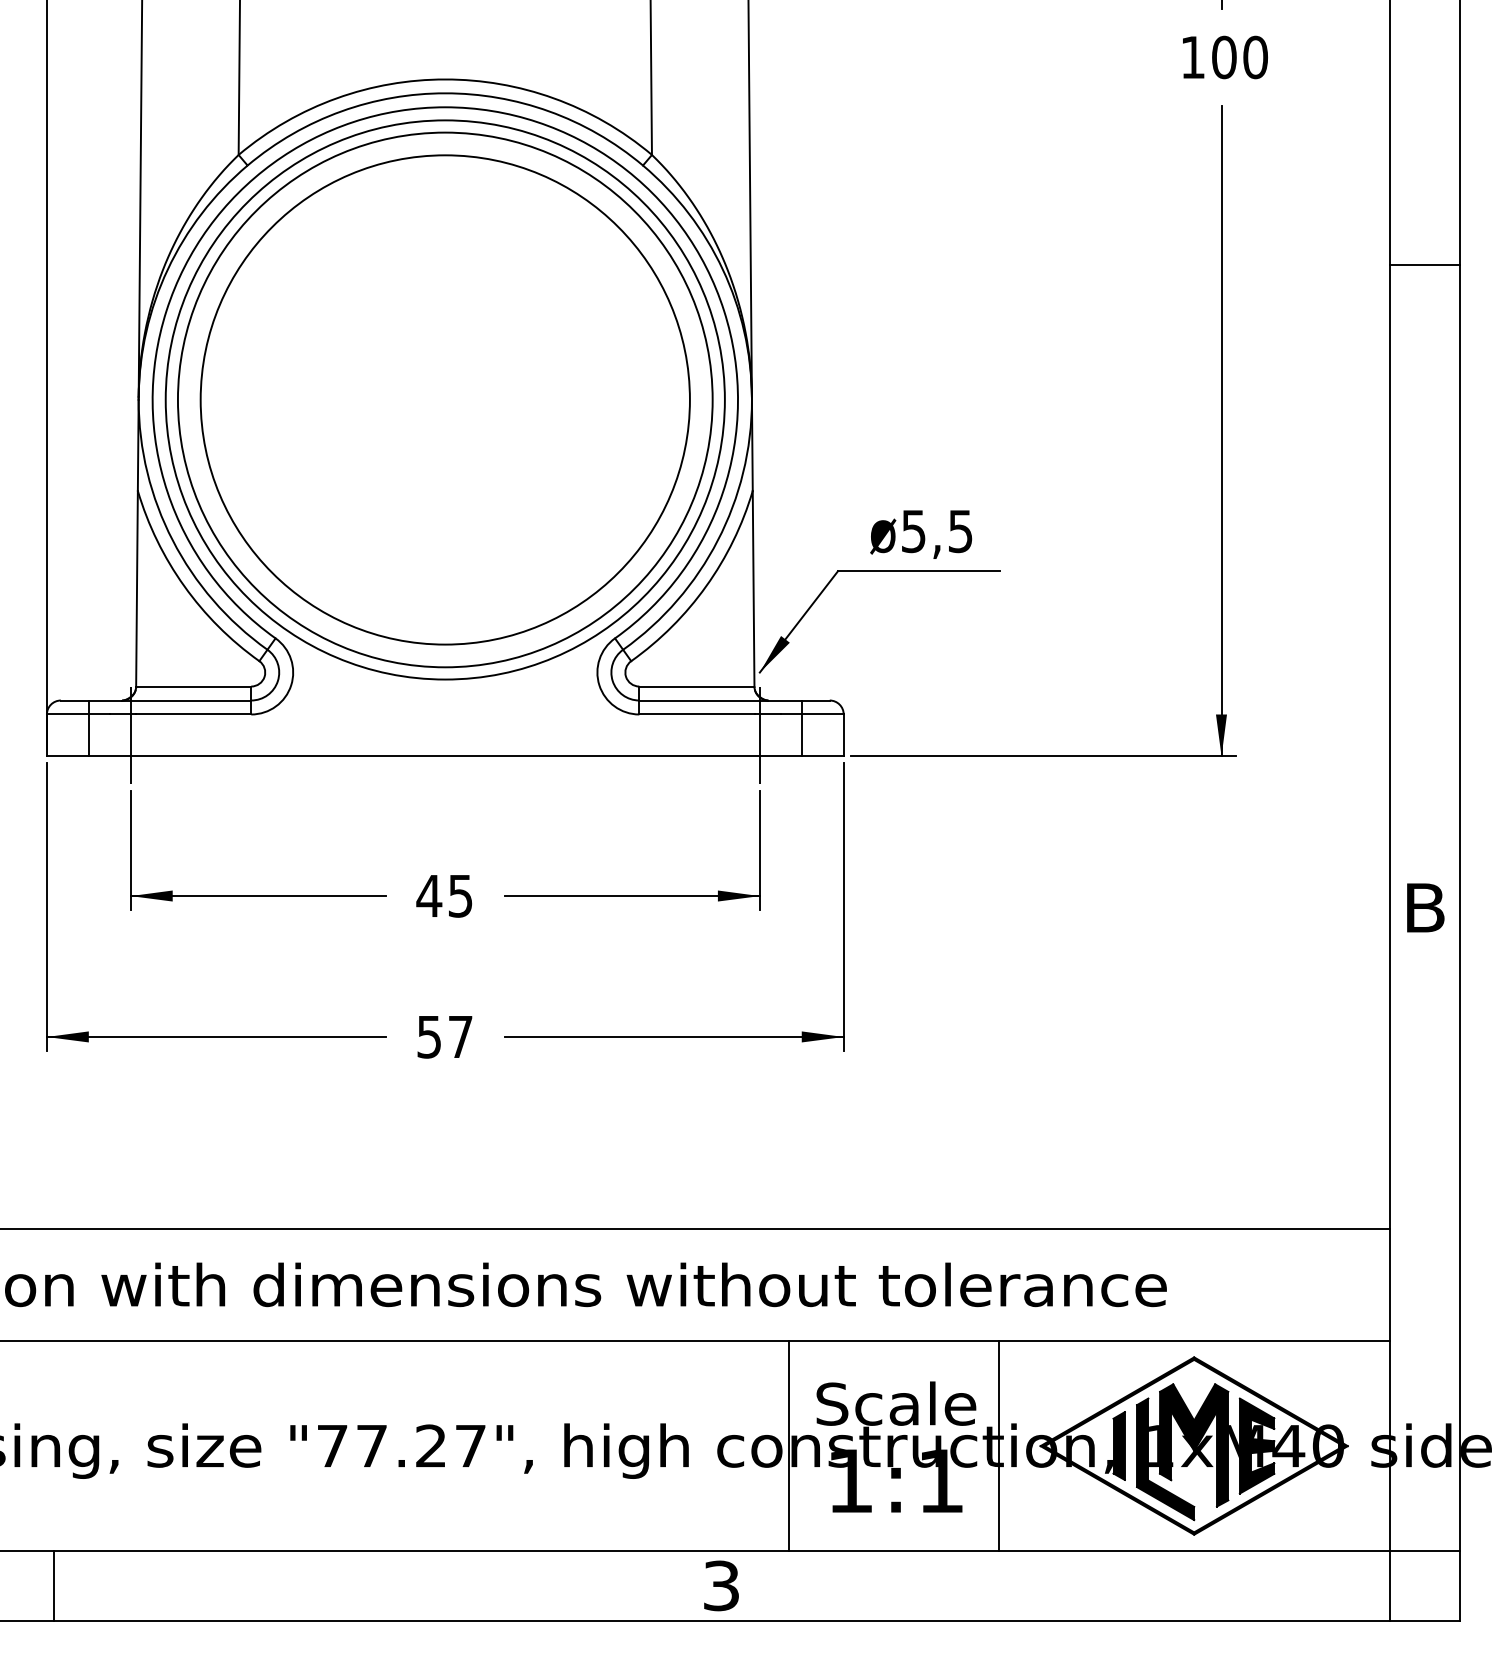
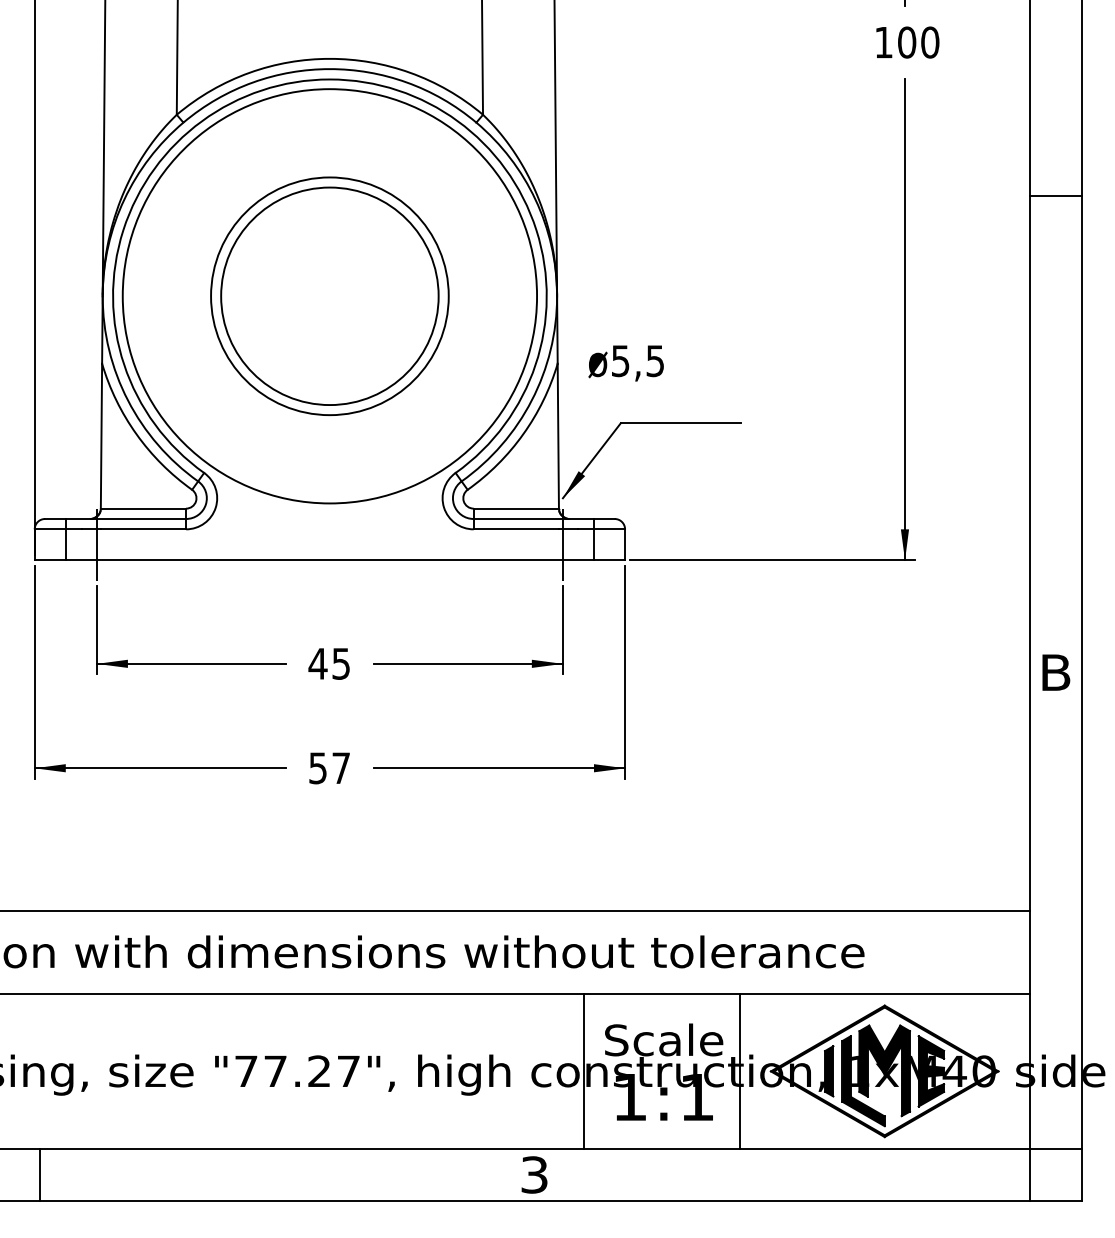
circle: (444, 399) -> (329, 295), size x0.6
circle: (444, 399) -> (329, 295), size x0.6
text: (921, 534) -> (626, 363), moved

